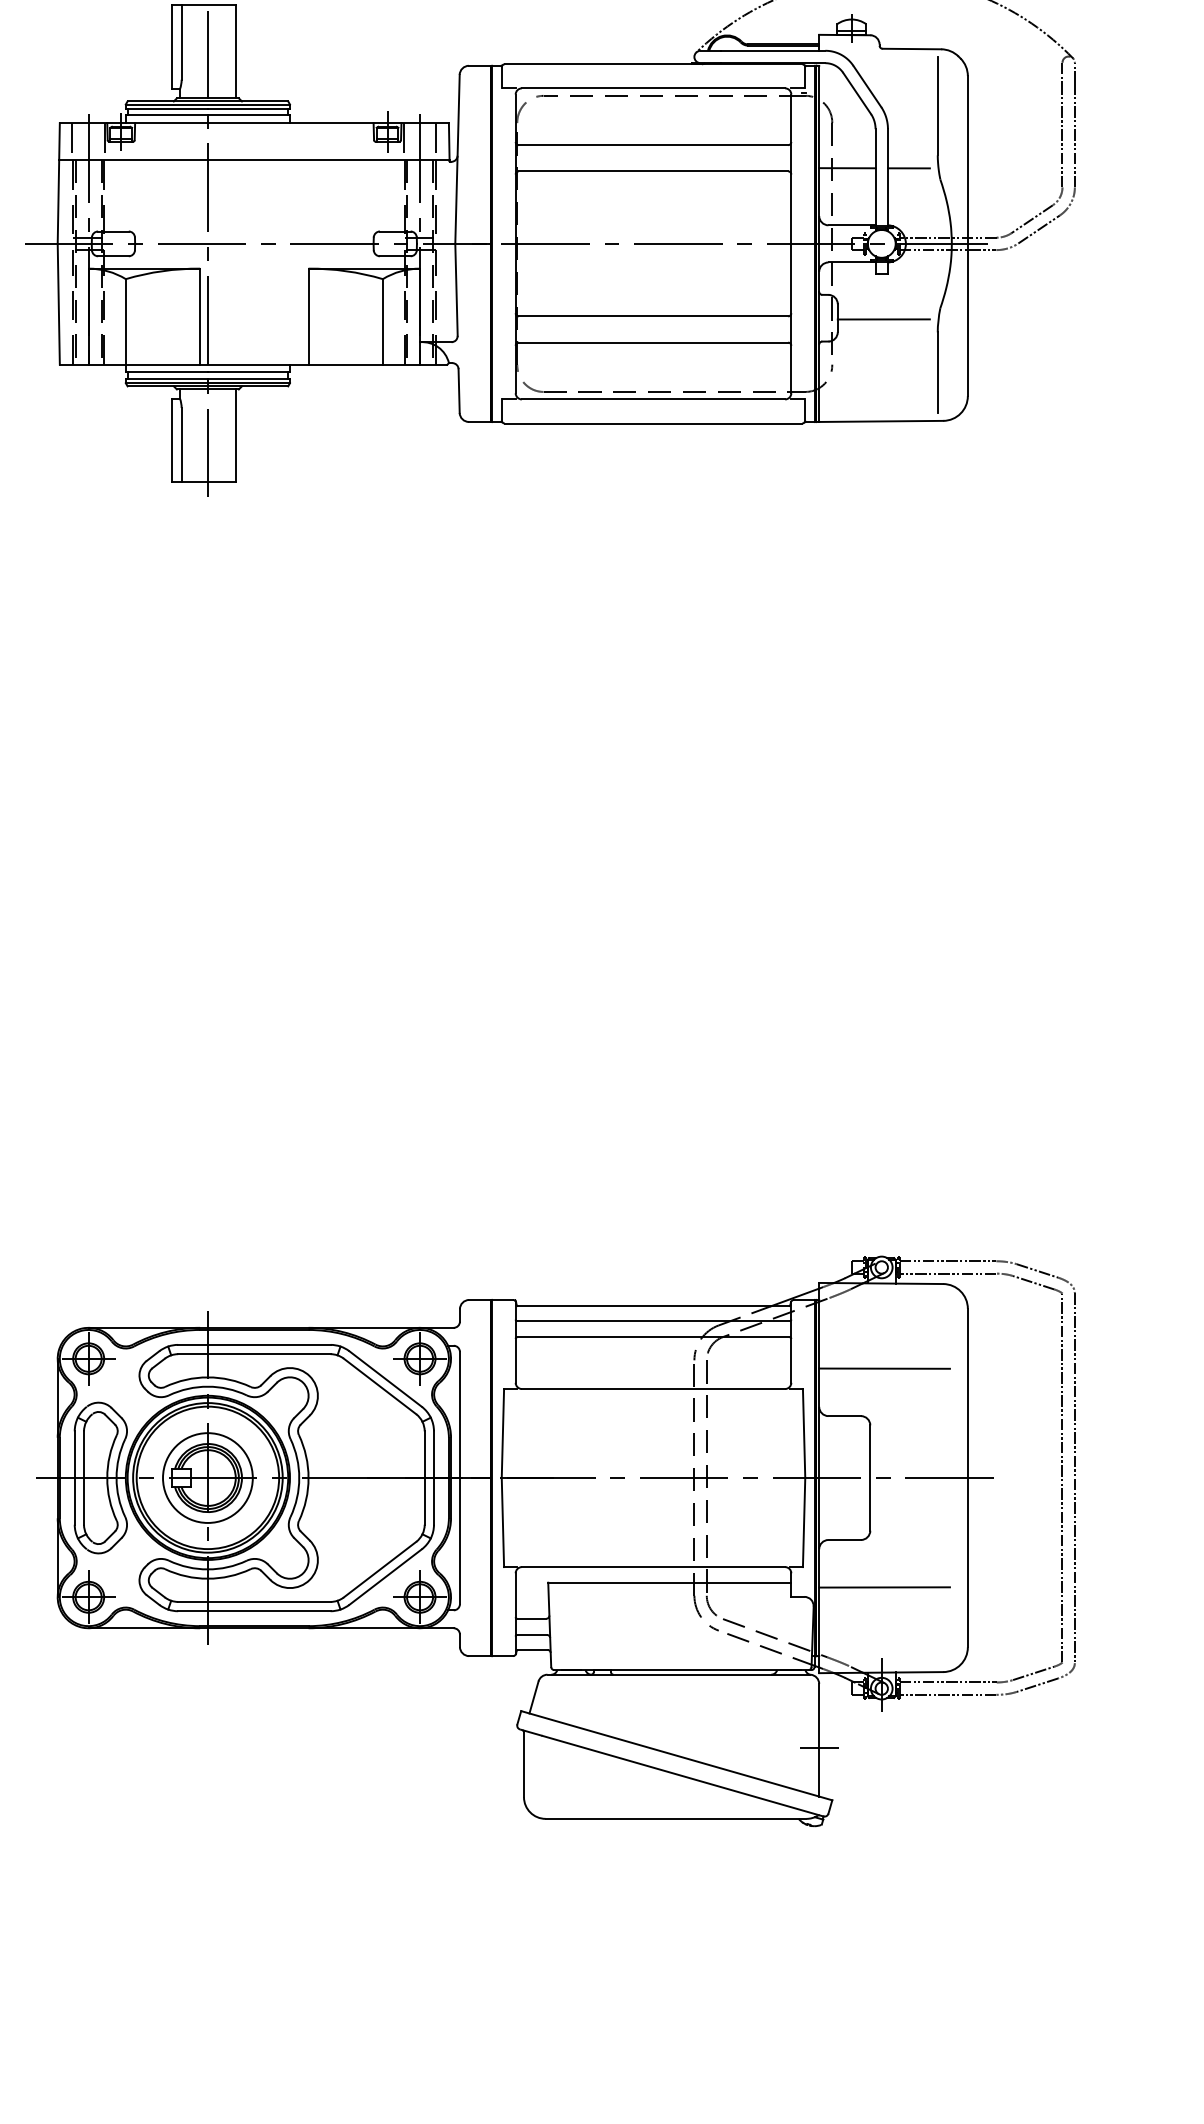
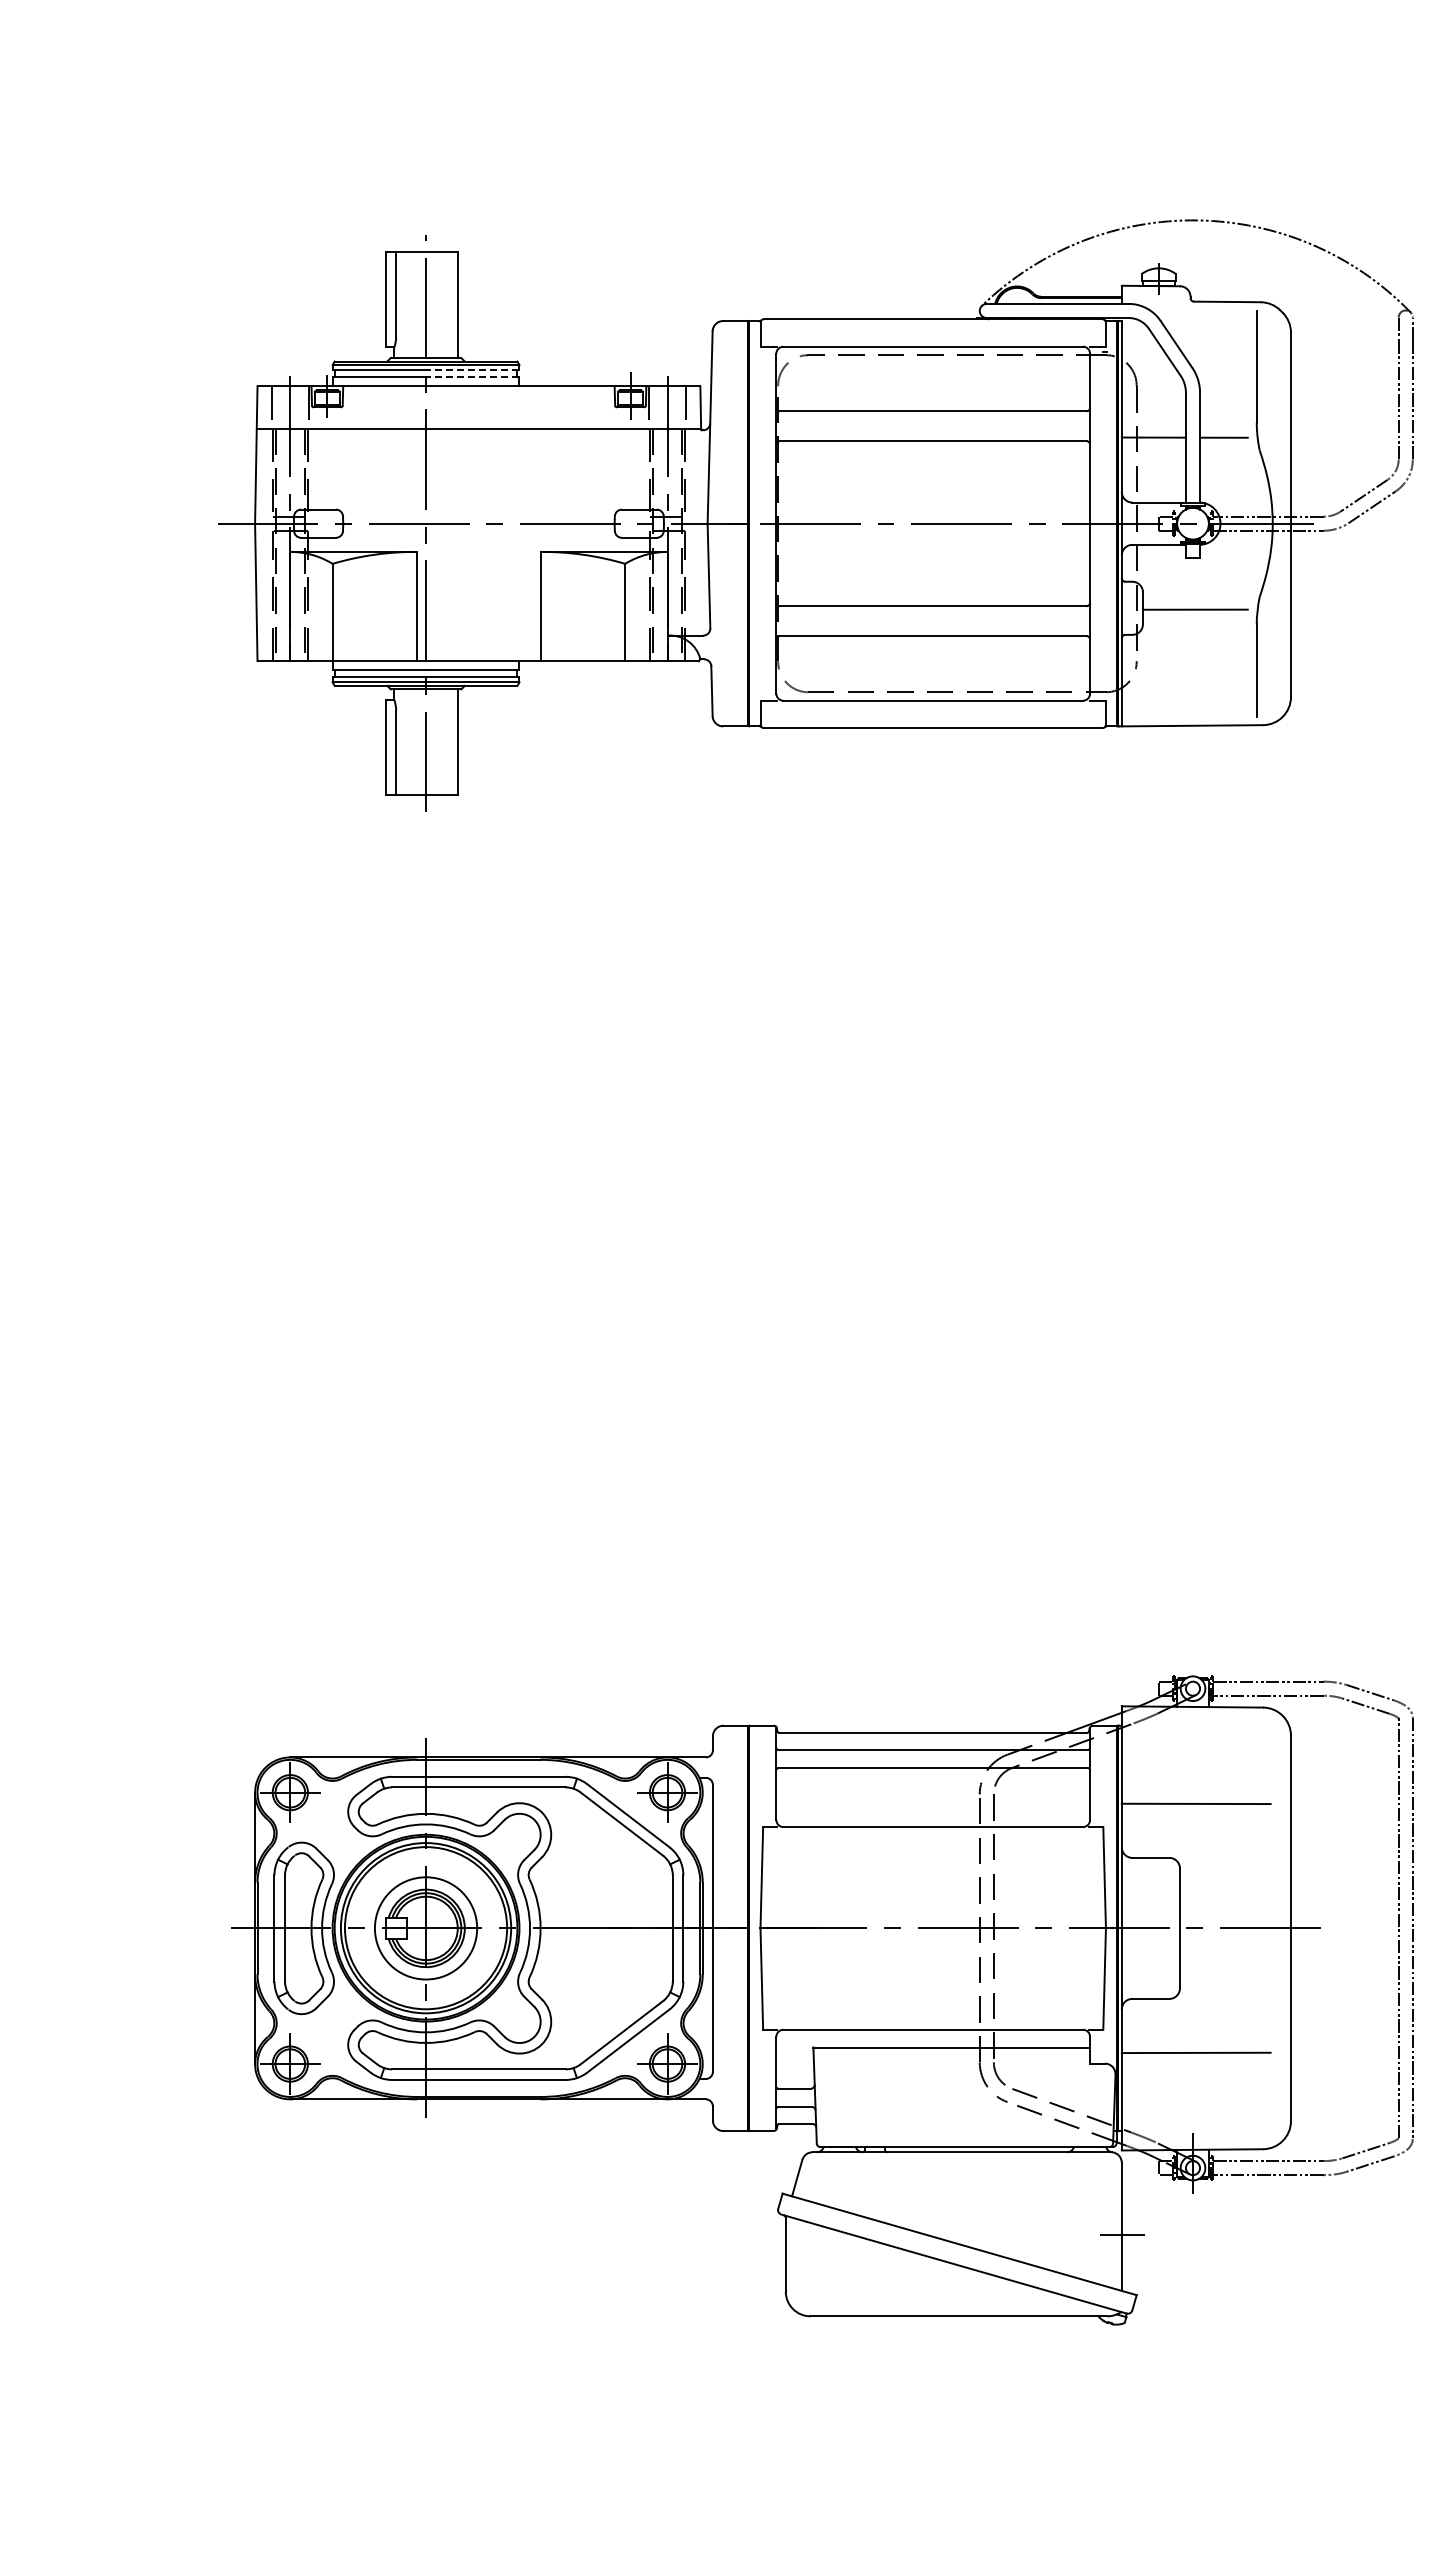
line: (248, 109) -> (472, 370), solid -> dashed
line: (248, 115) -> (472, 377), solid -> dashed

